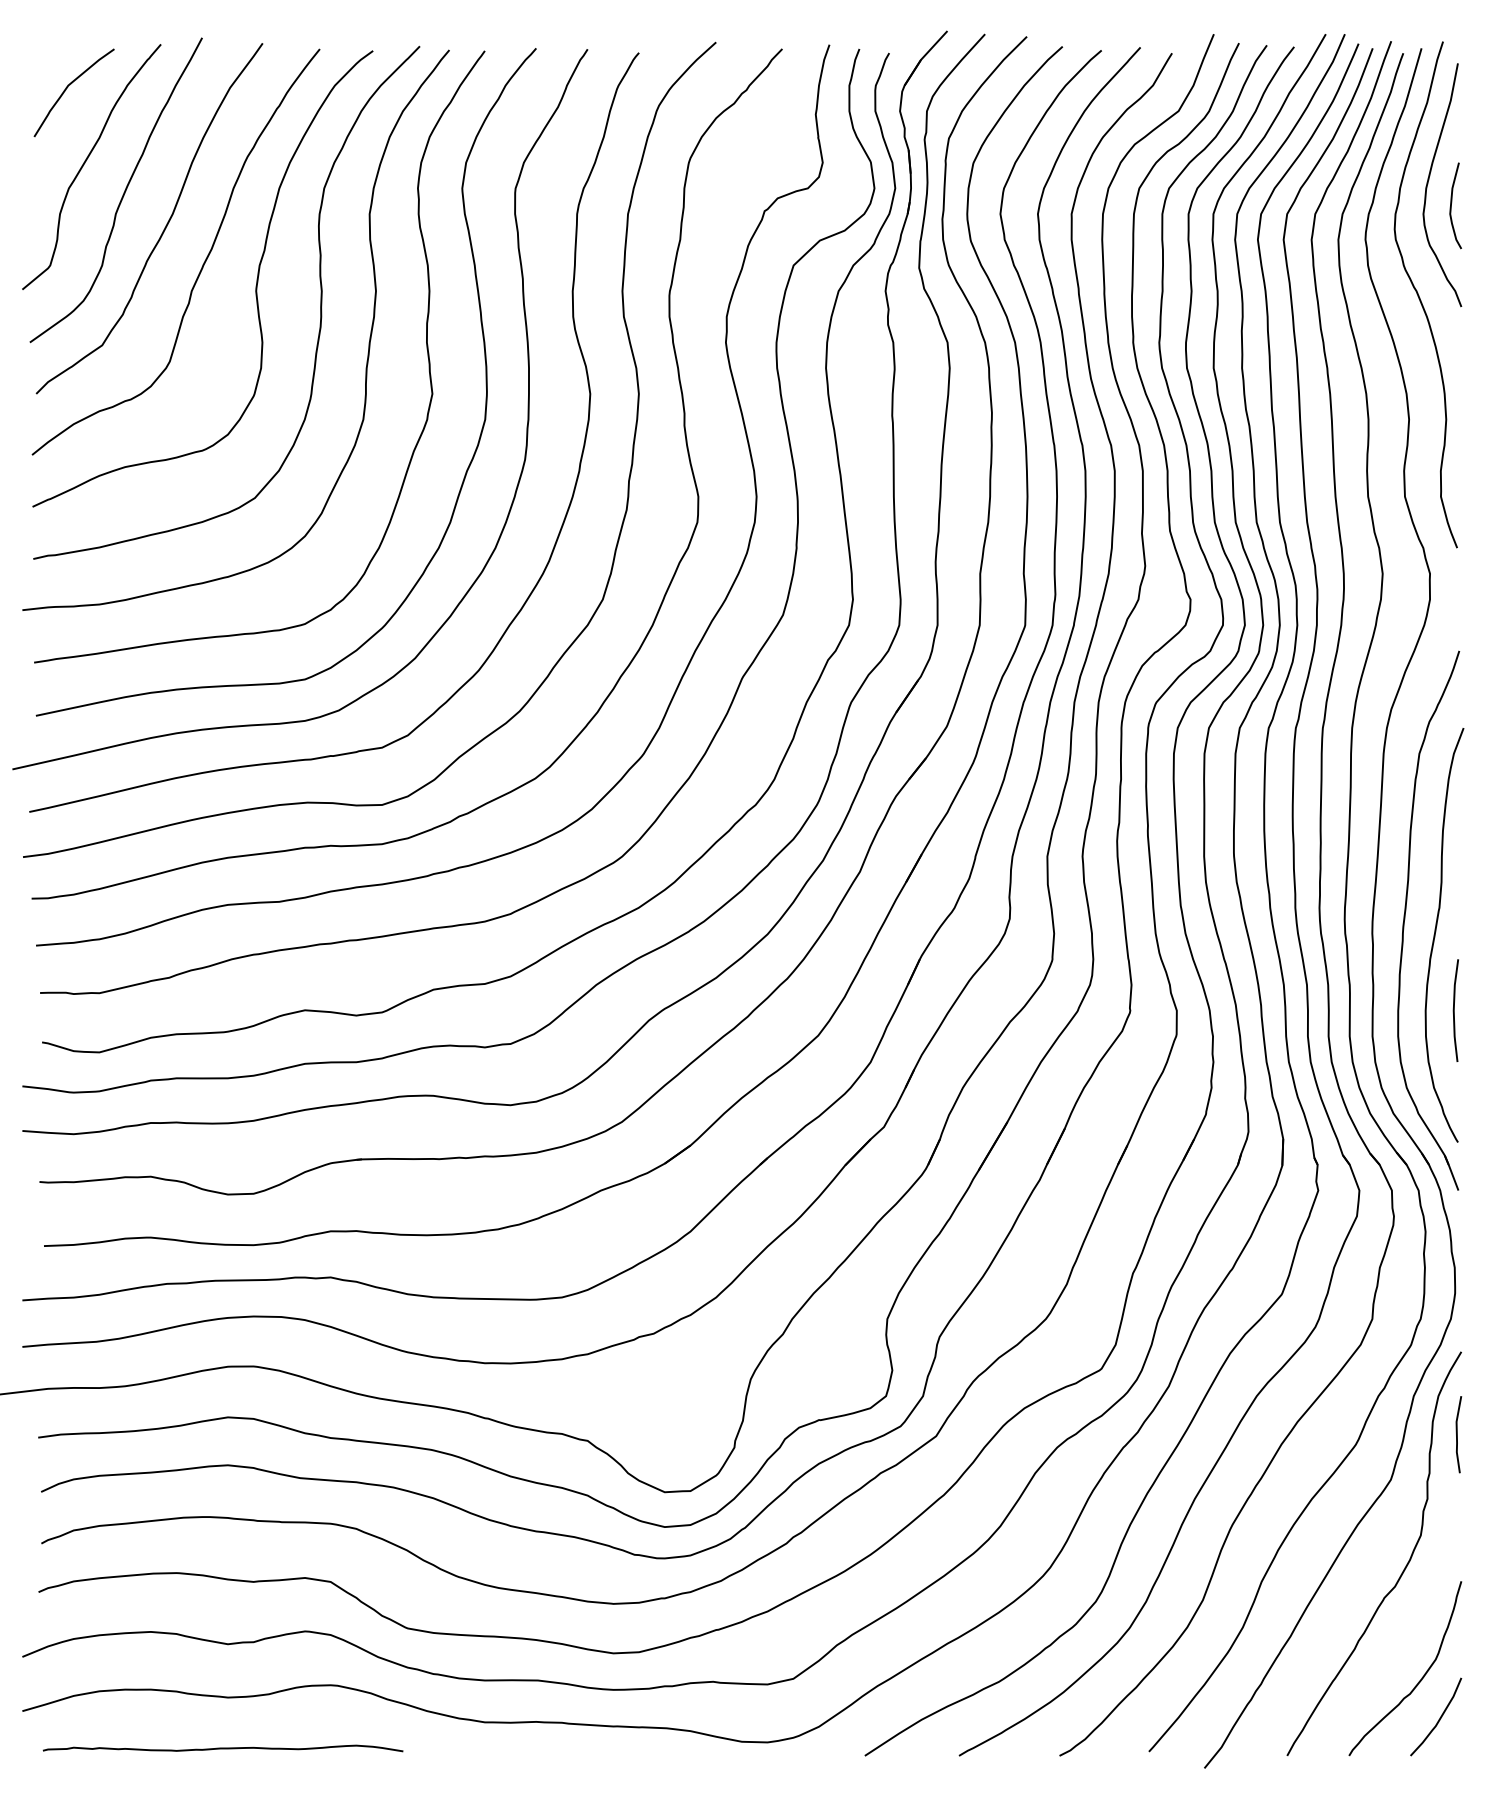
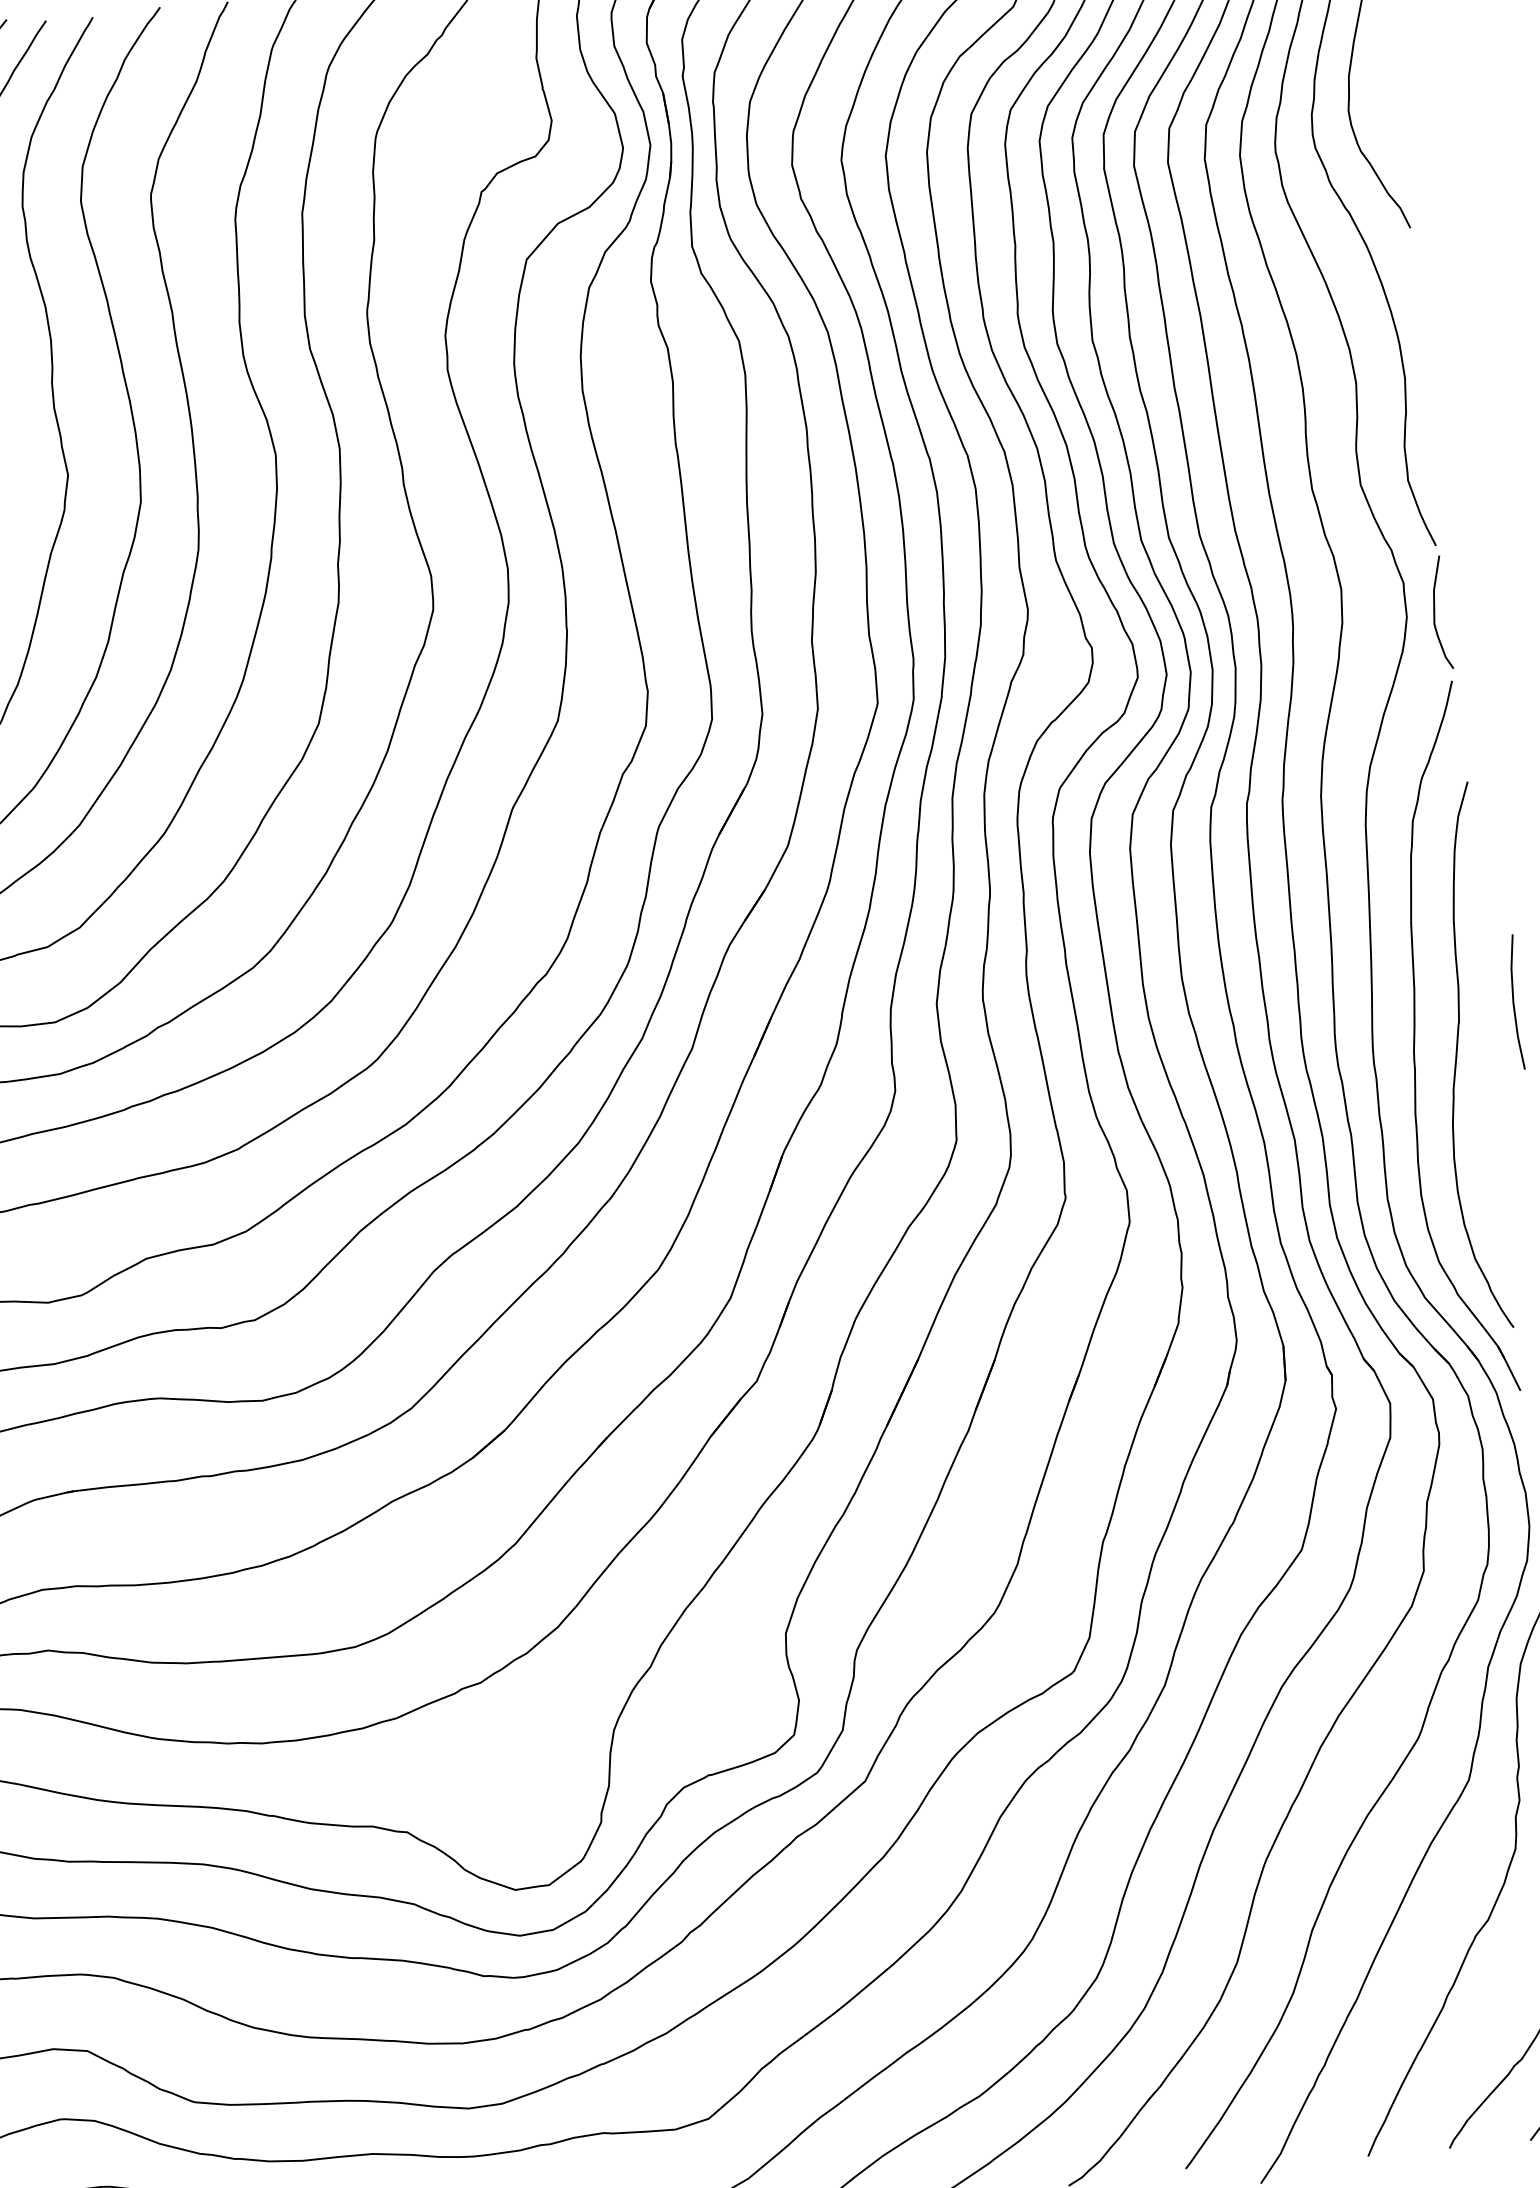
curve: (1451, 205) -> (1434, 612), moved
curve: (1454, 1010) -> (1514, 1002), moved

